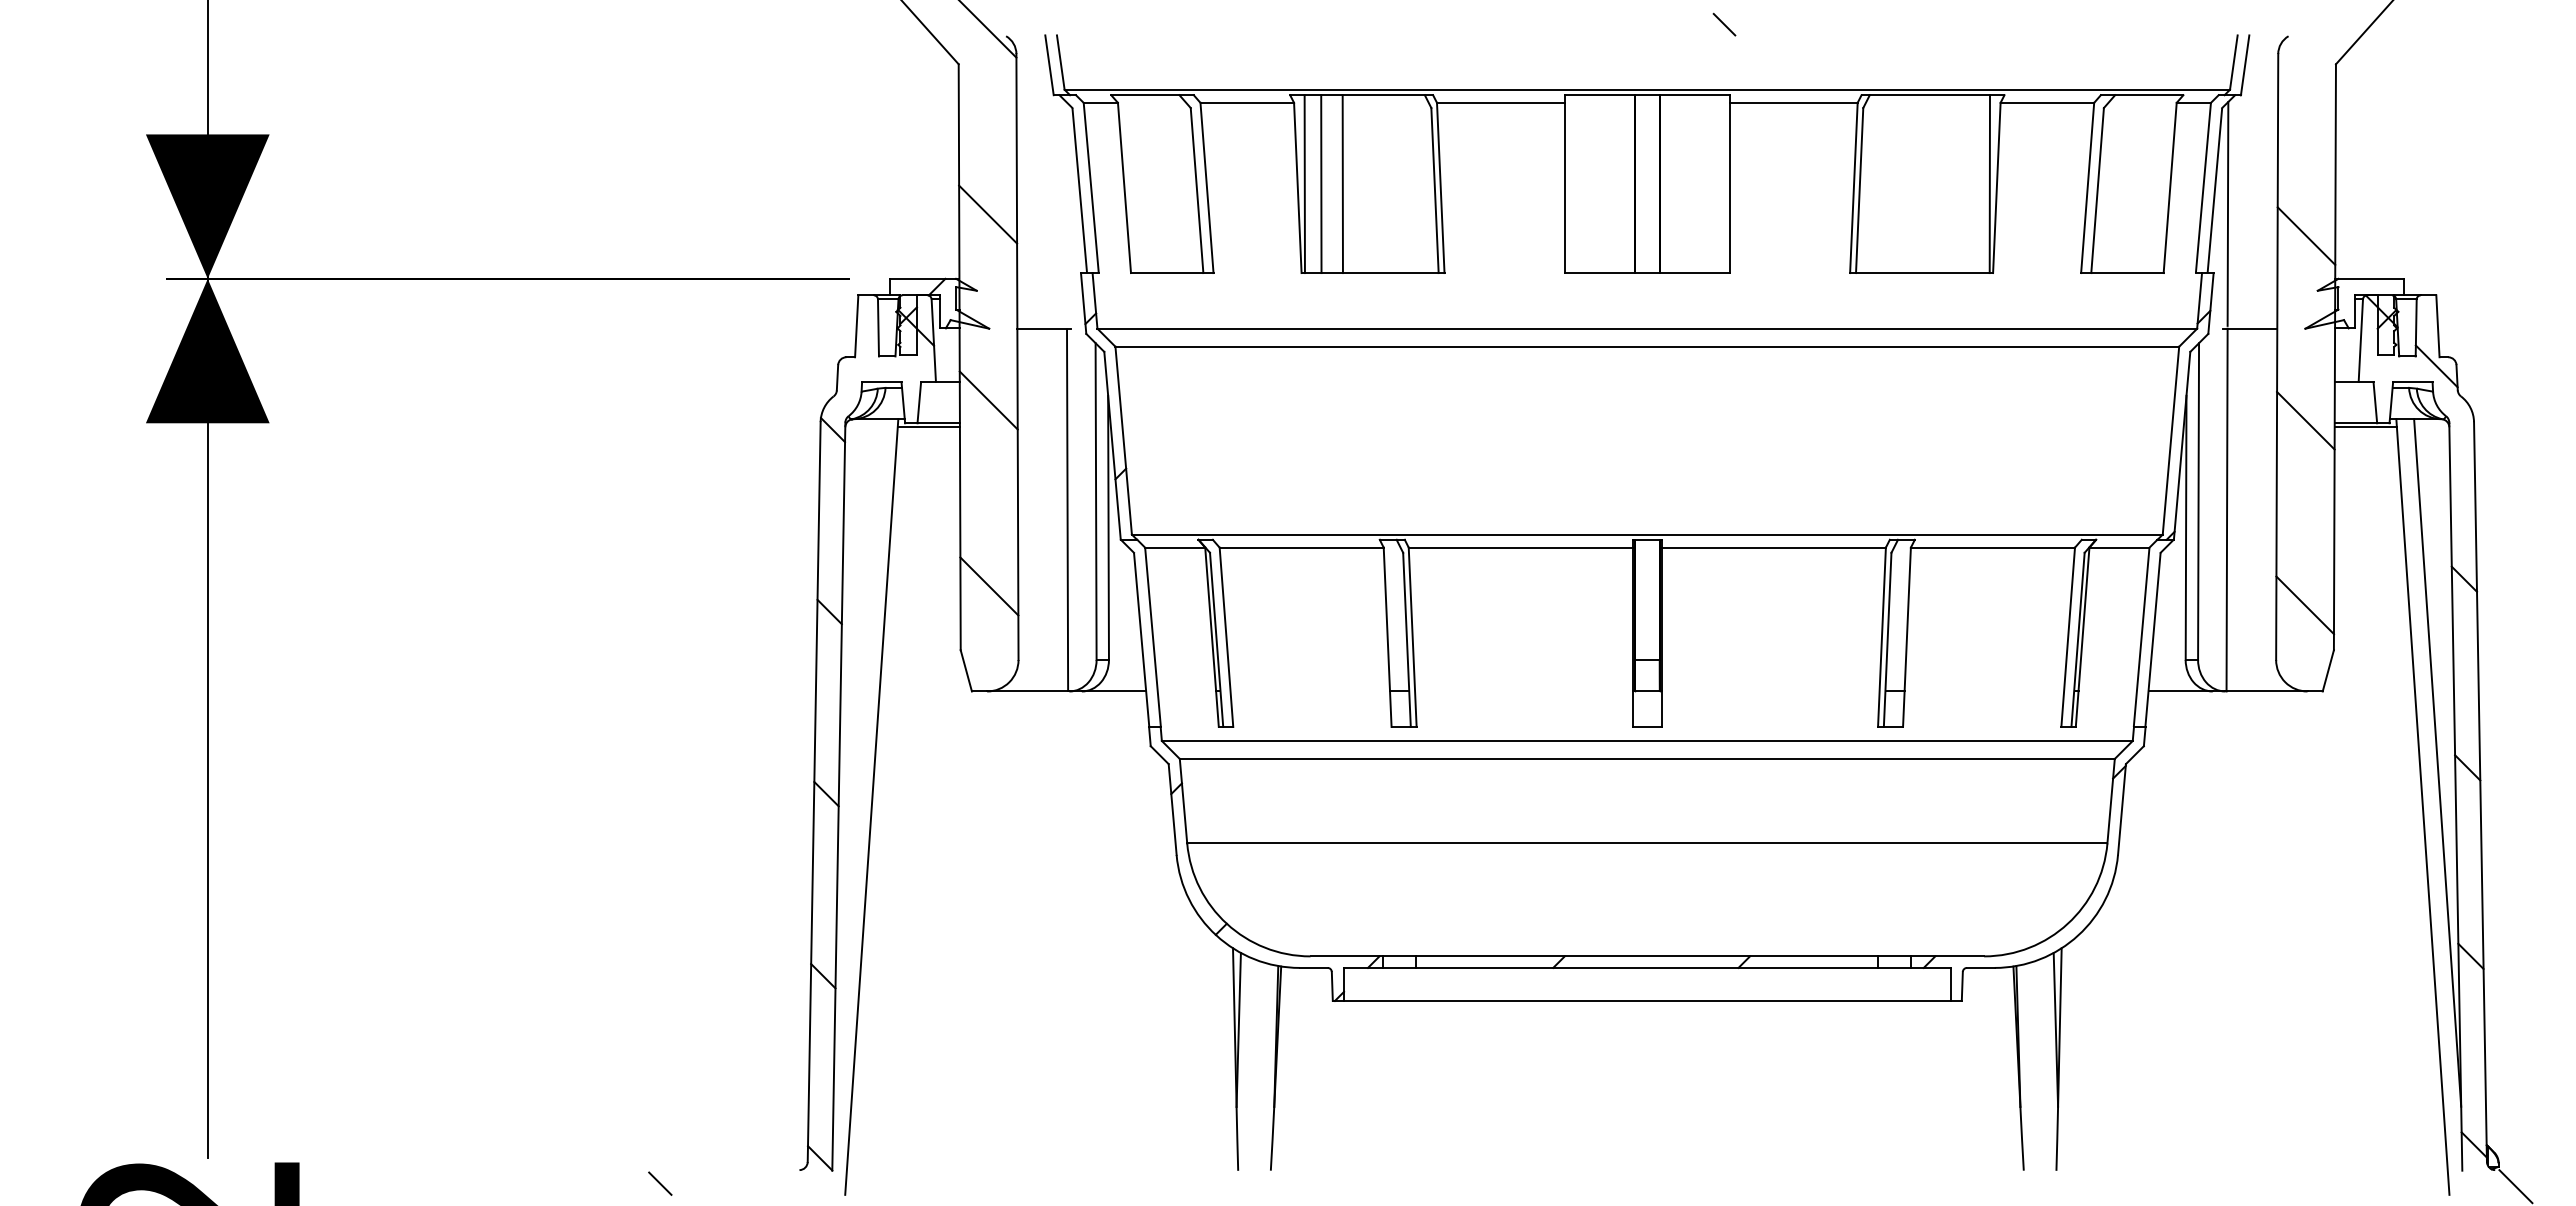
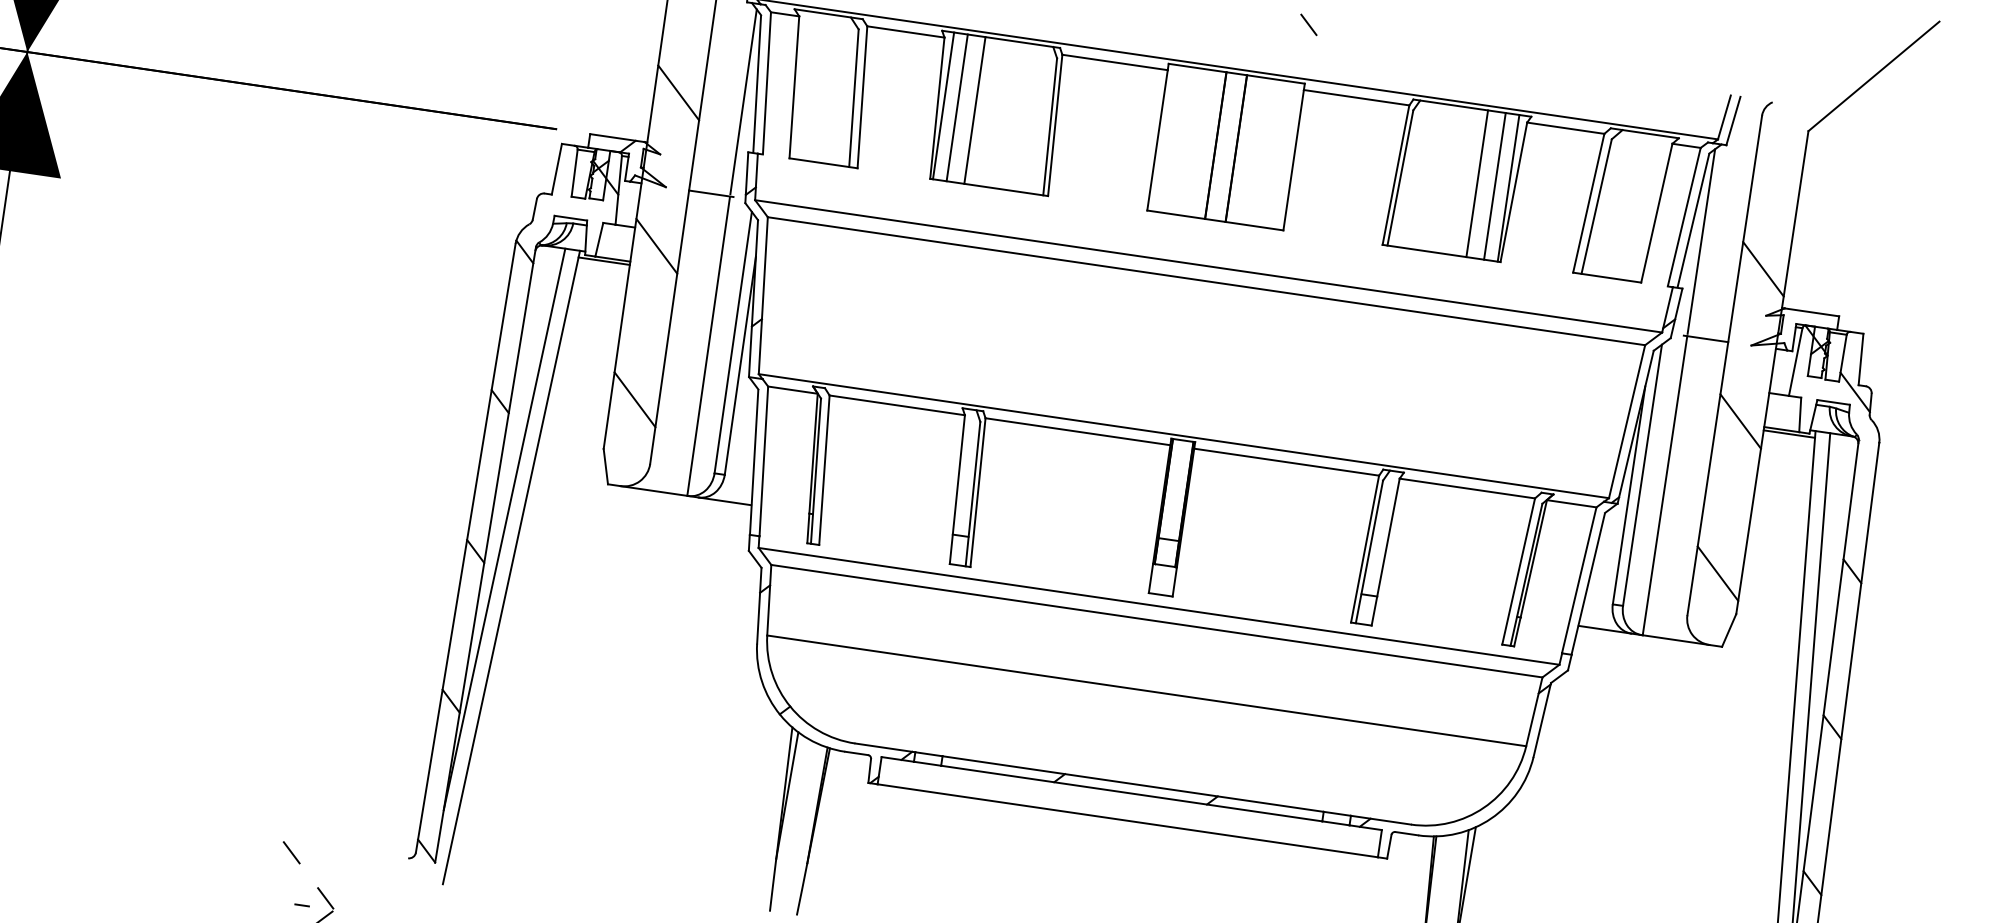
line: (1951, 184) -> (1476, 184), added
line: (1973, 184) -> (1495, 186), added
line: (1066, 213) -> (743, 101), added
line: (856, 762) -> (504, 528), added

